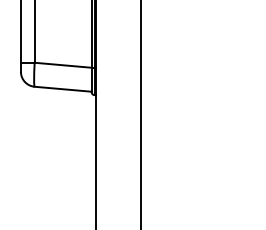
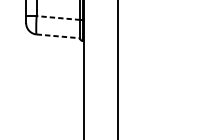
line: (63, 65) -> (58, 18), solid -> dashed
line: (63, 89) -> (58, 36), solid -> dashed

